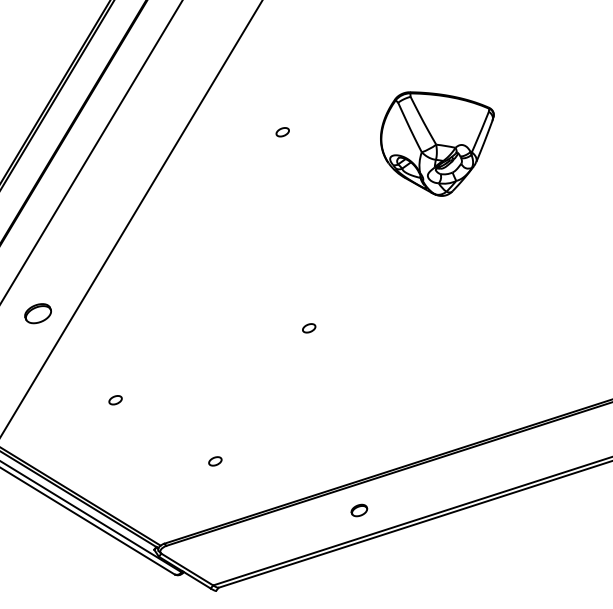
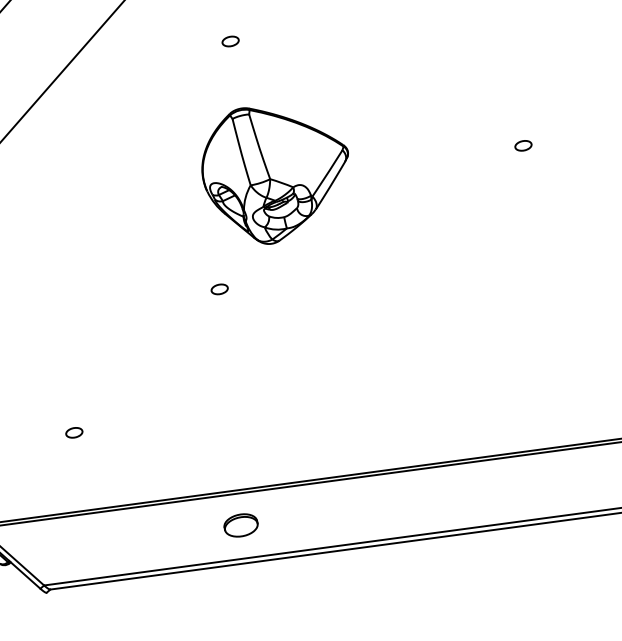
part: (437, 143) -> (272, 177), moved
part: (527, 172) -> (523, 145), added
part: (359, 510) -> (241, 525), size x1.67

